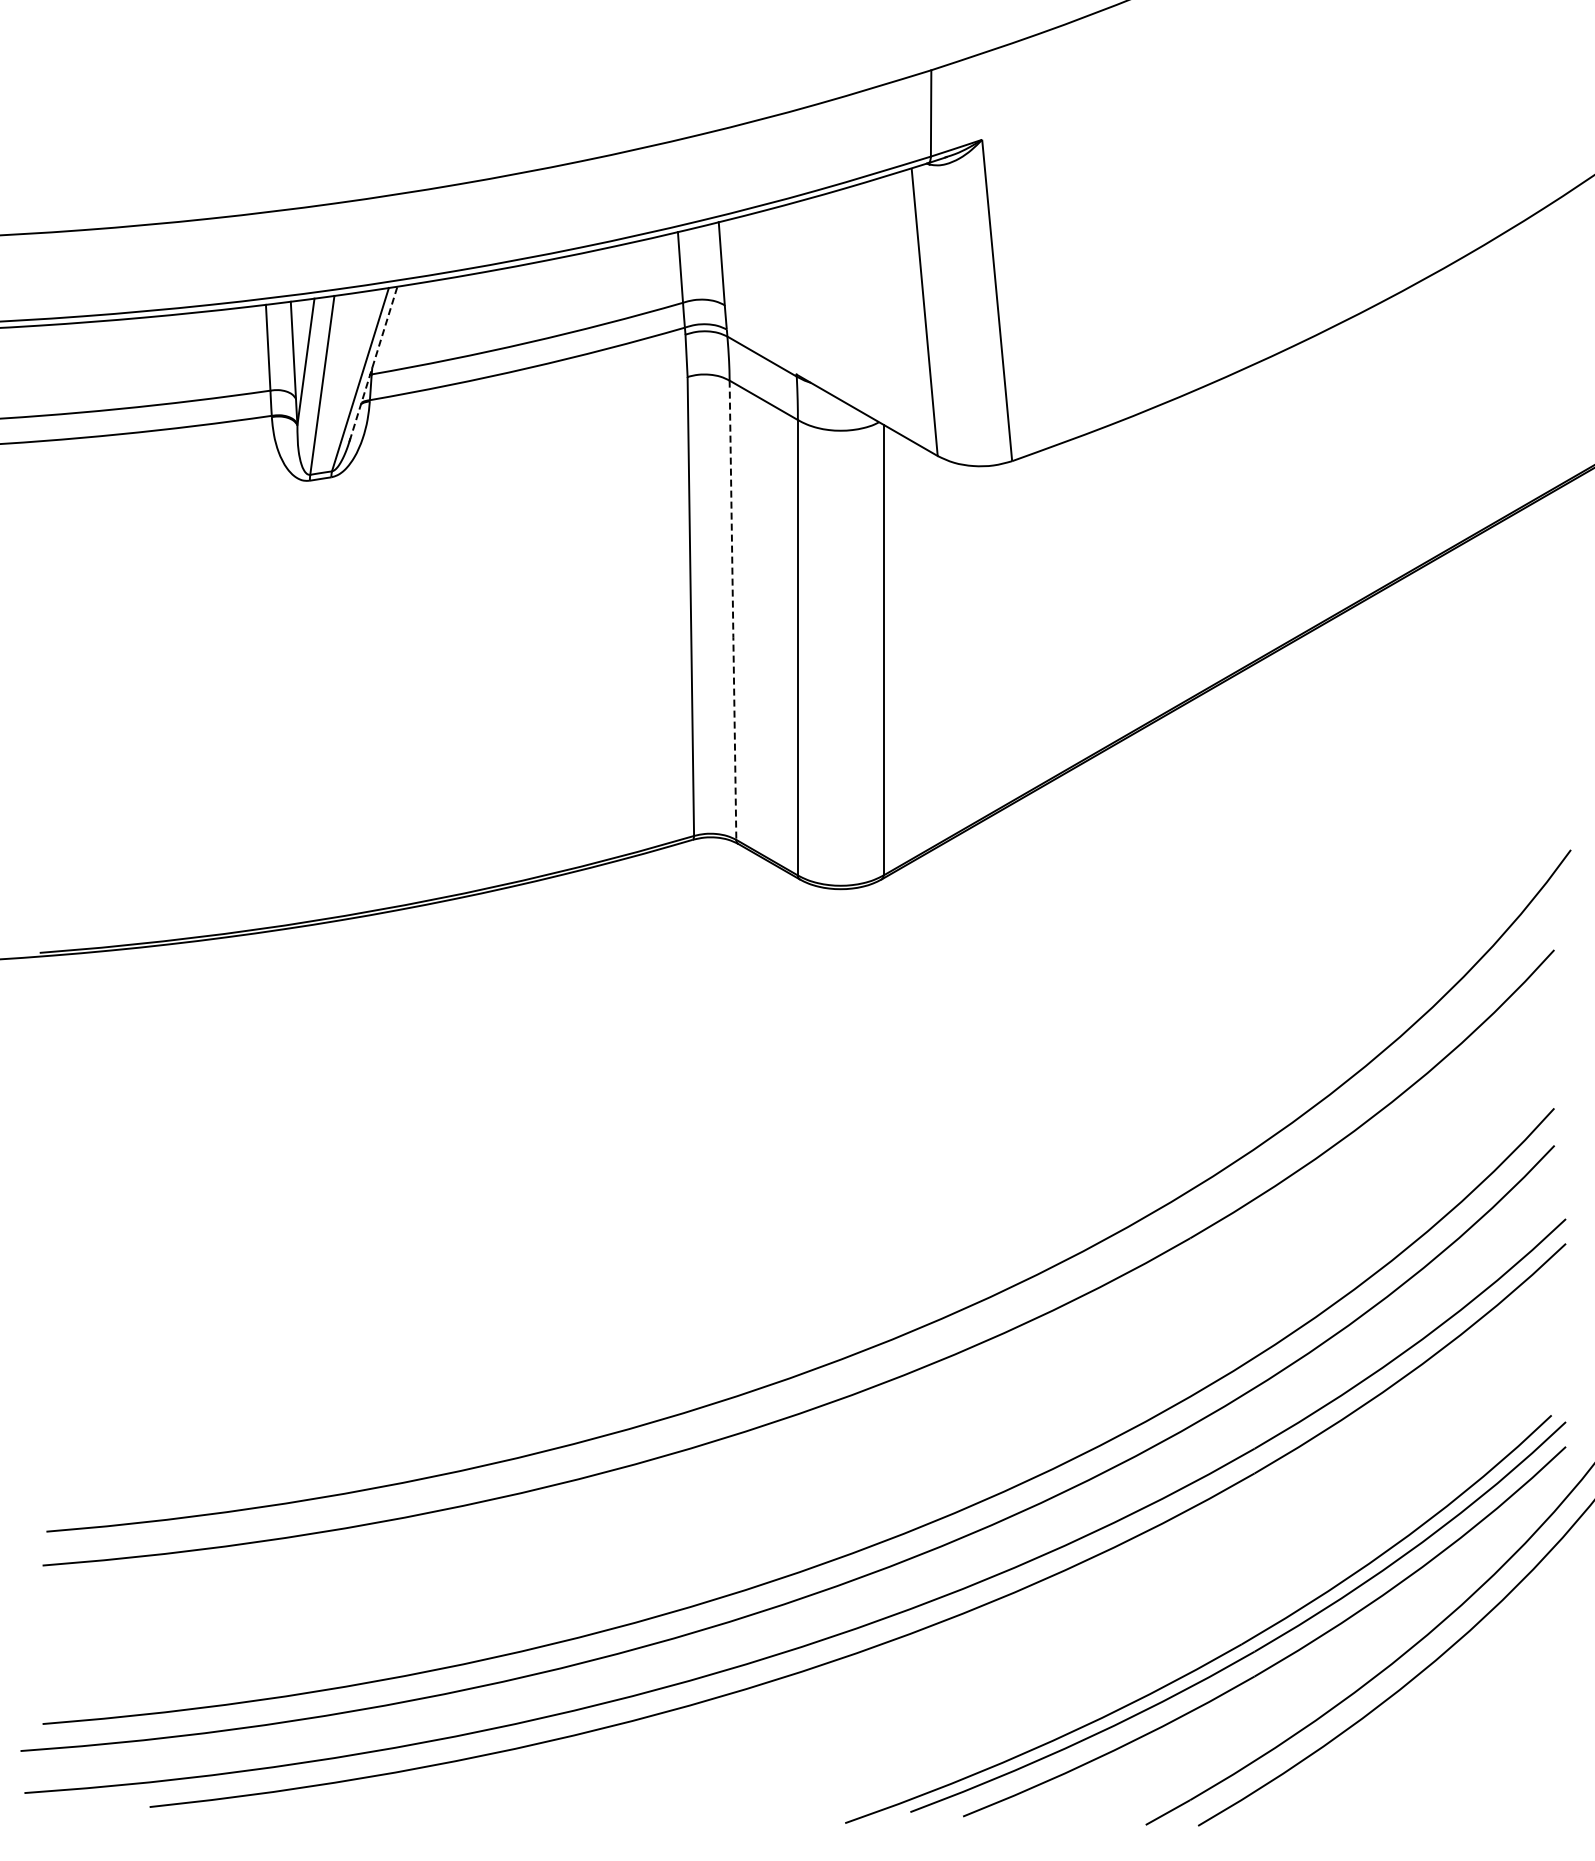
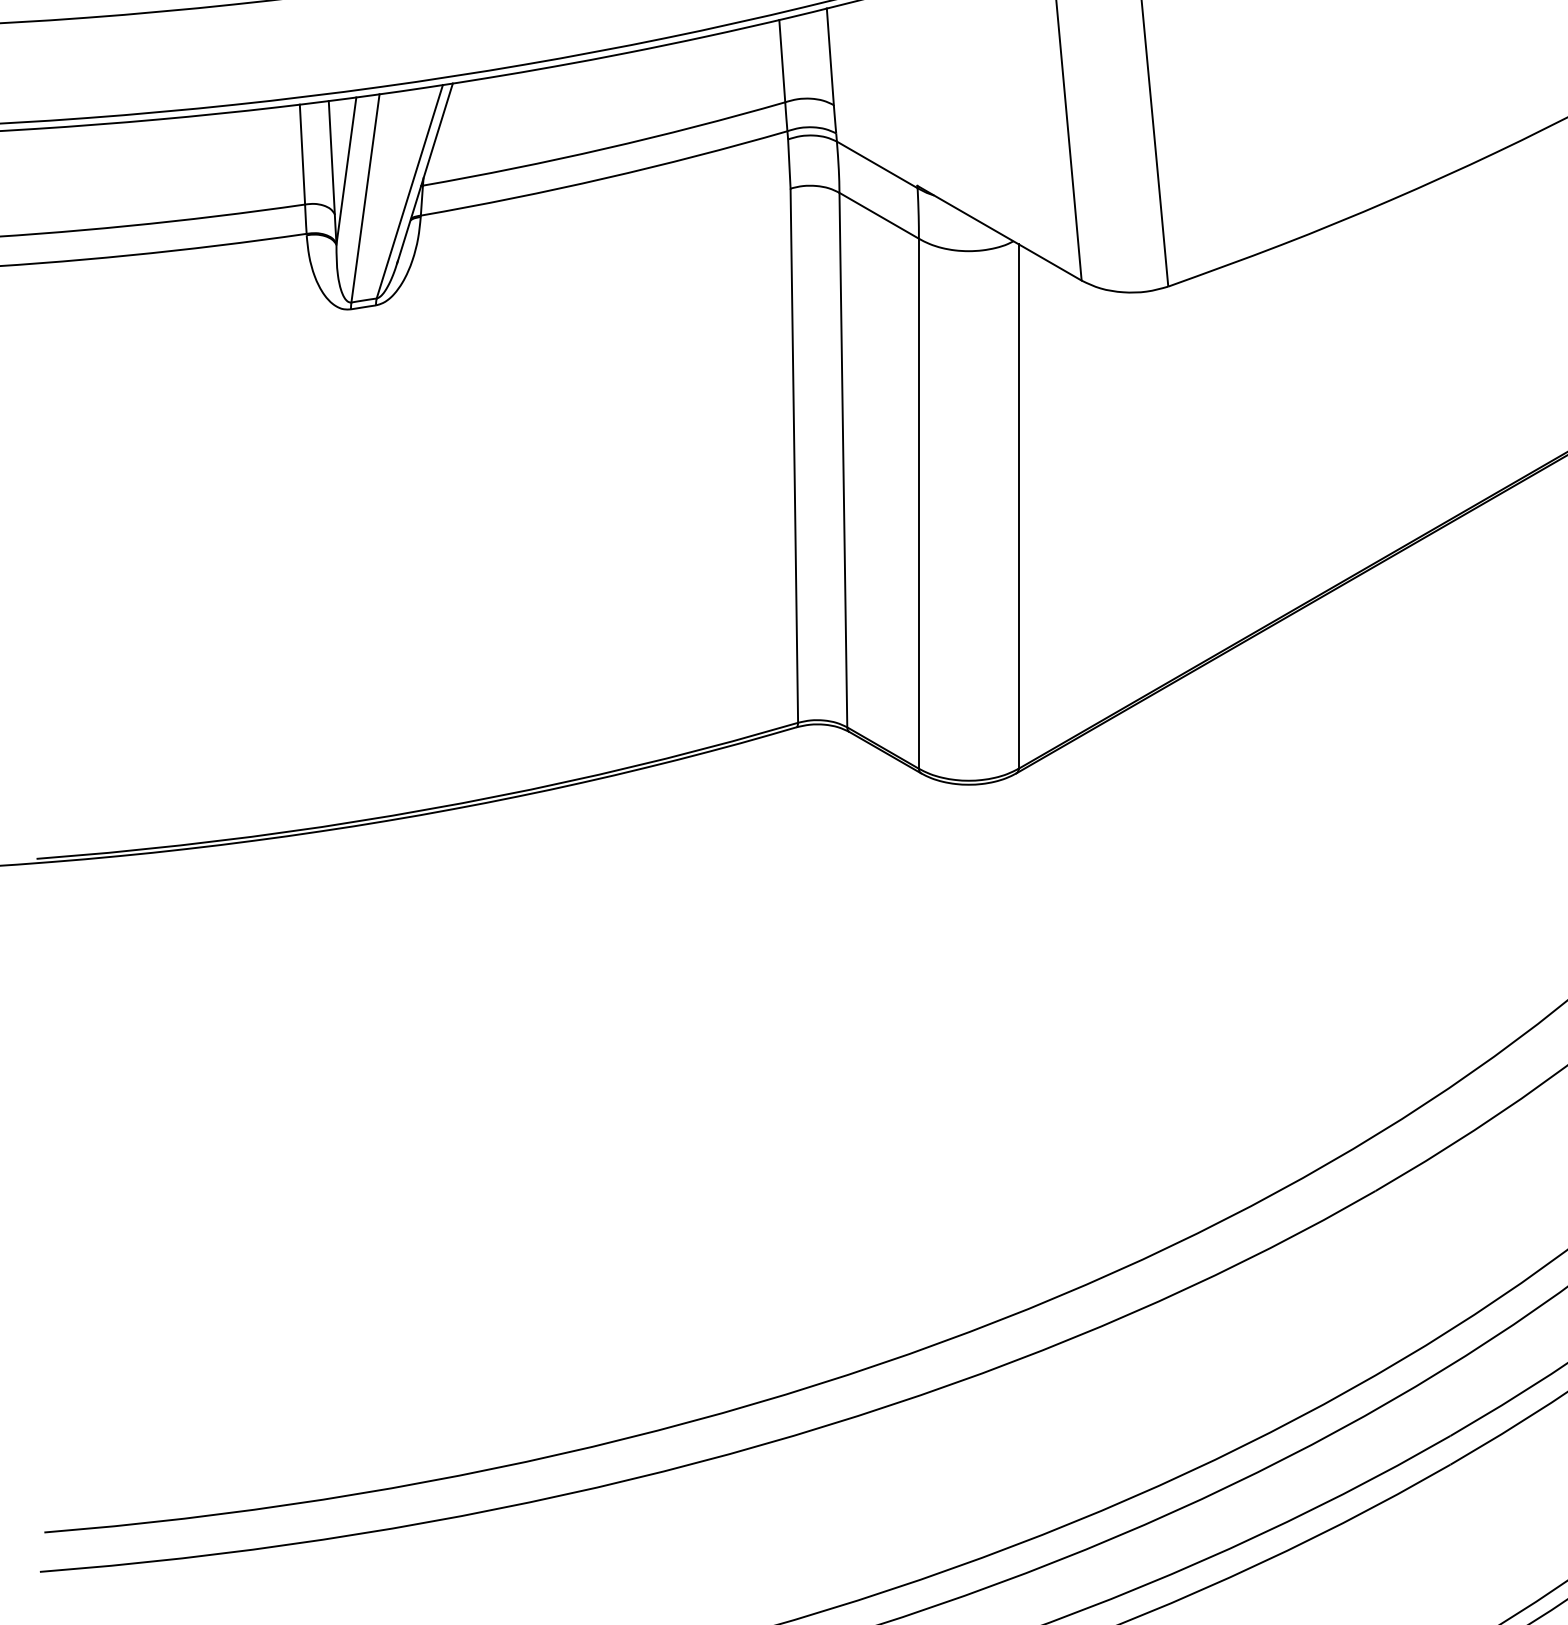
line: (373, 363) -> (425, 172), dashed -> solid
line: (732, 610) -> (842, 460), dashed -> solid

